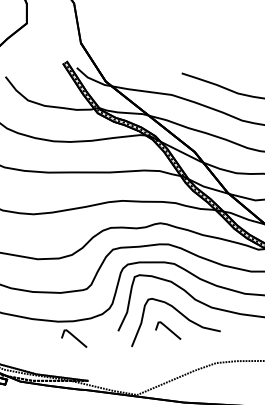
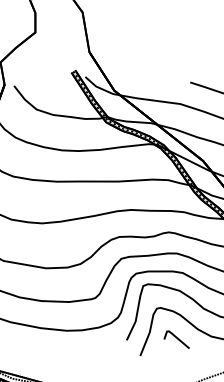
line: (74, 338) -> (83, 347), removed

